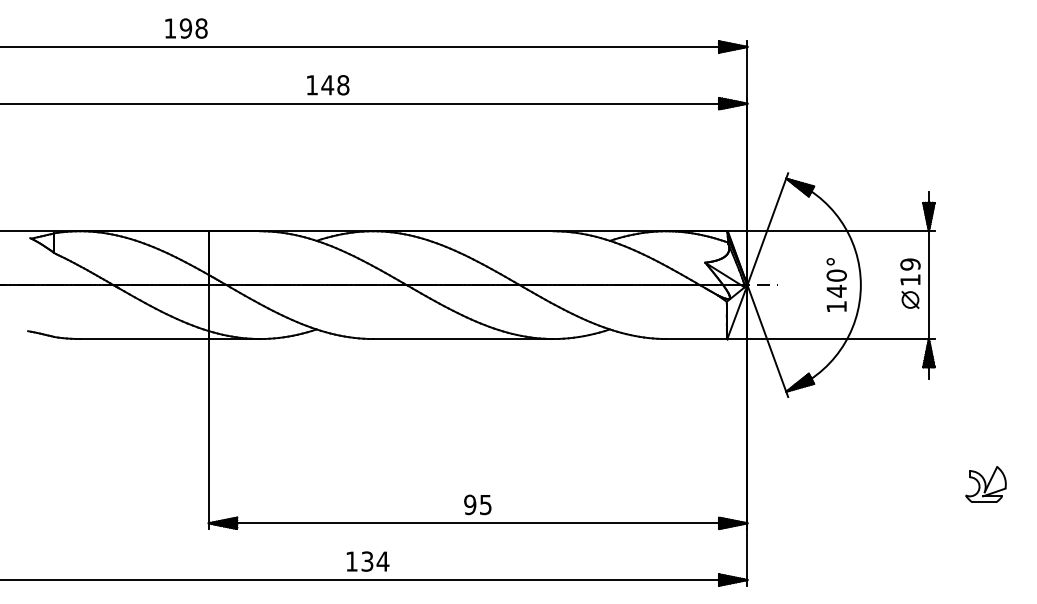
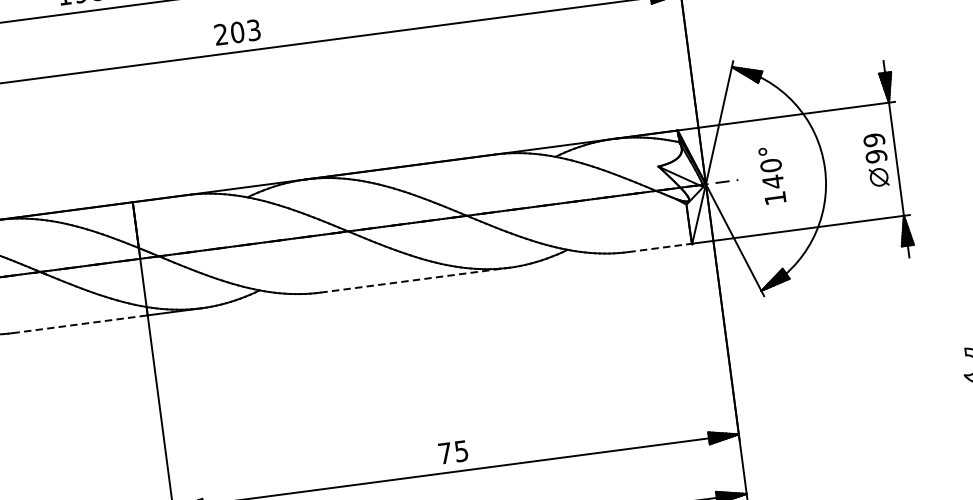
text: (327, 85) -> (237, 32), 148 -> 203
text: (910, 280) -> (876, 156), 19 -> 99
text: (836, 284) -> (772, 174), moved
line: (144, 339) -> (80, 324), solid -> dashed
line: (463, 339) -> (415, 280), solid -> dashed
line: (697, 339) -> (660, 248), solid -> dashed
text: (470, 504) -> (445, 452), 95 -> 75

